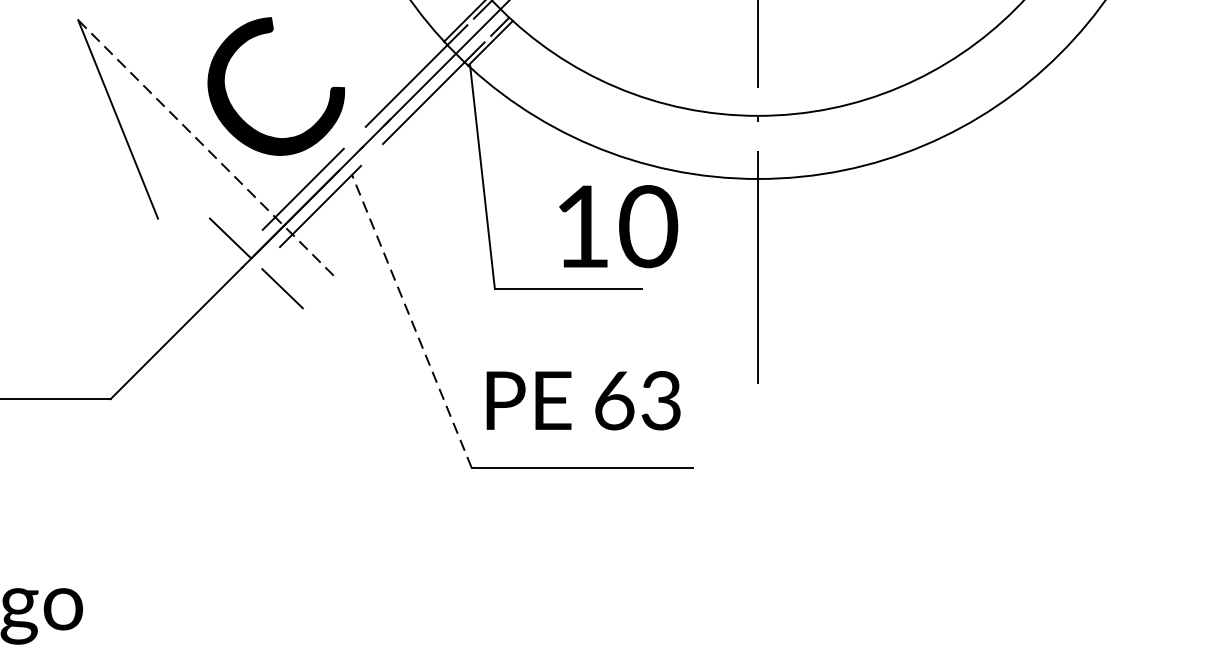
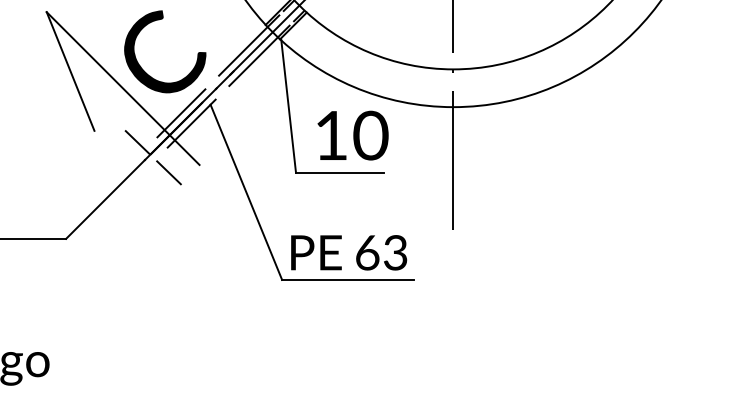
line: (204, 147) -> (122, 88), dashed -> solid
text: (617, 226) -> (352, 135), moved
line: (412, 321) -> (246, 192), dashed -> solid
text: (584, 400) -> (349, 252), moved

